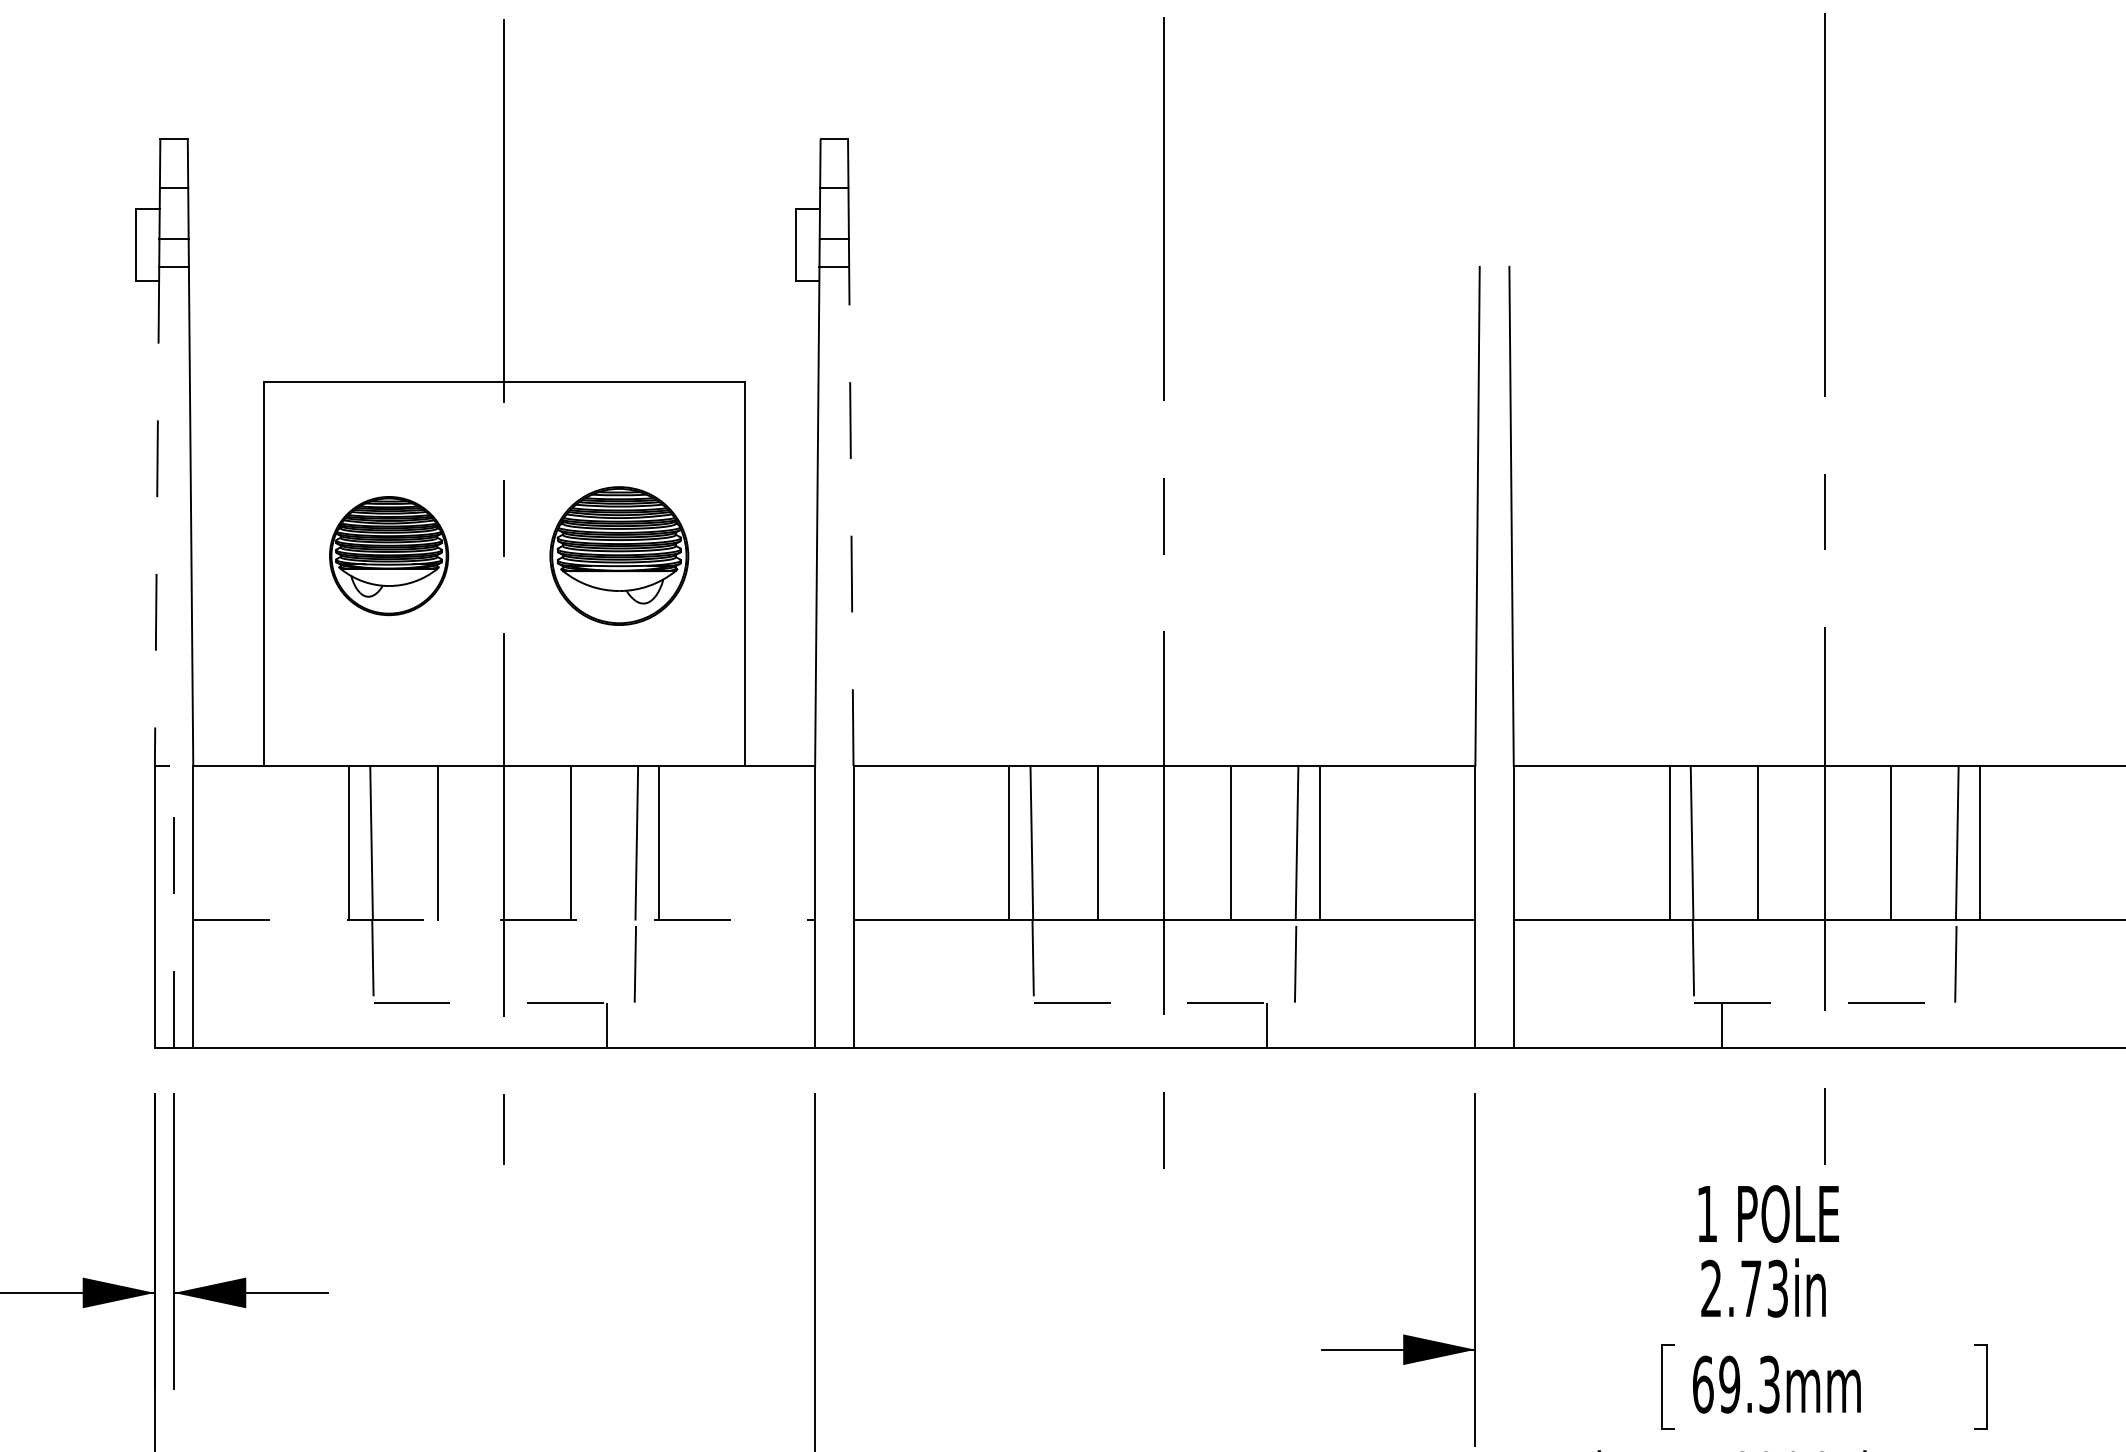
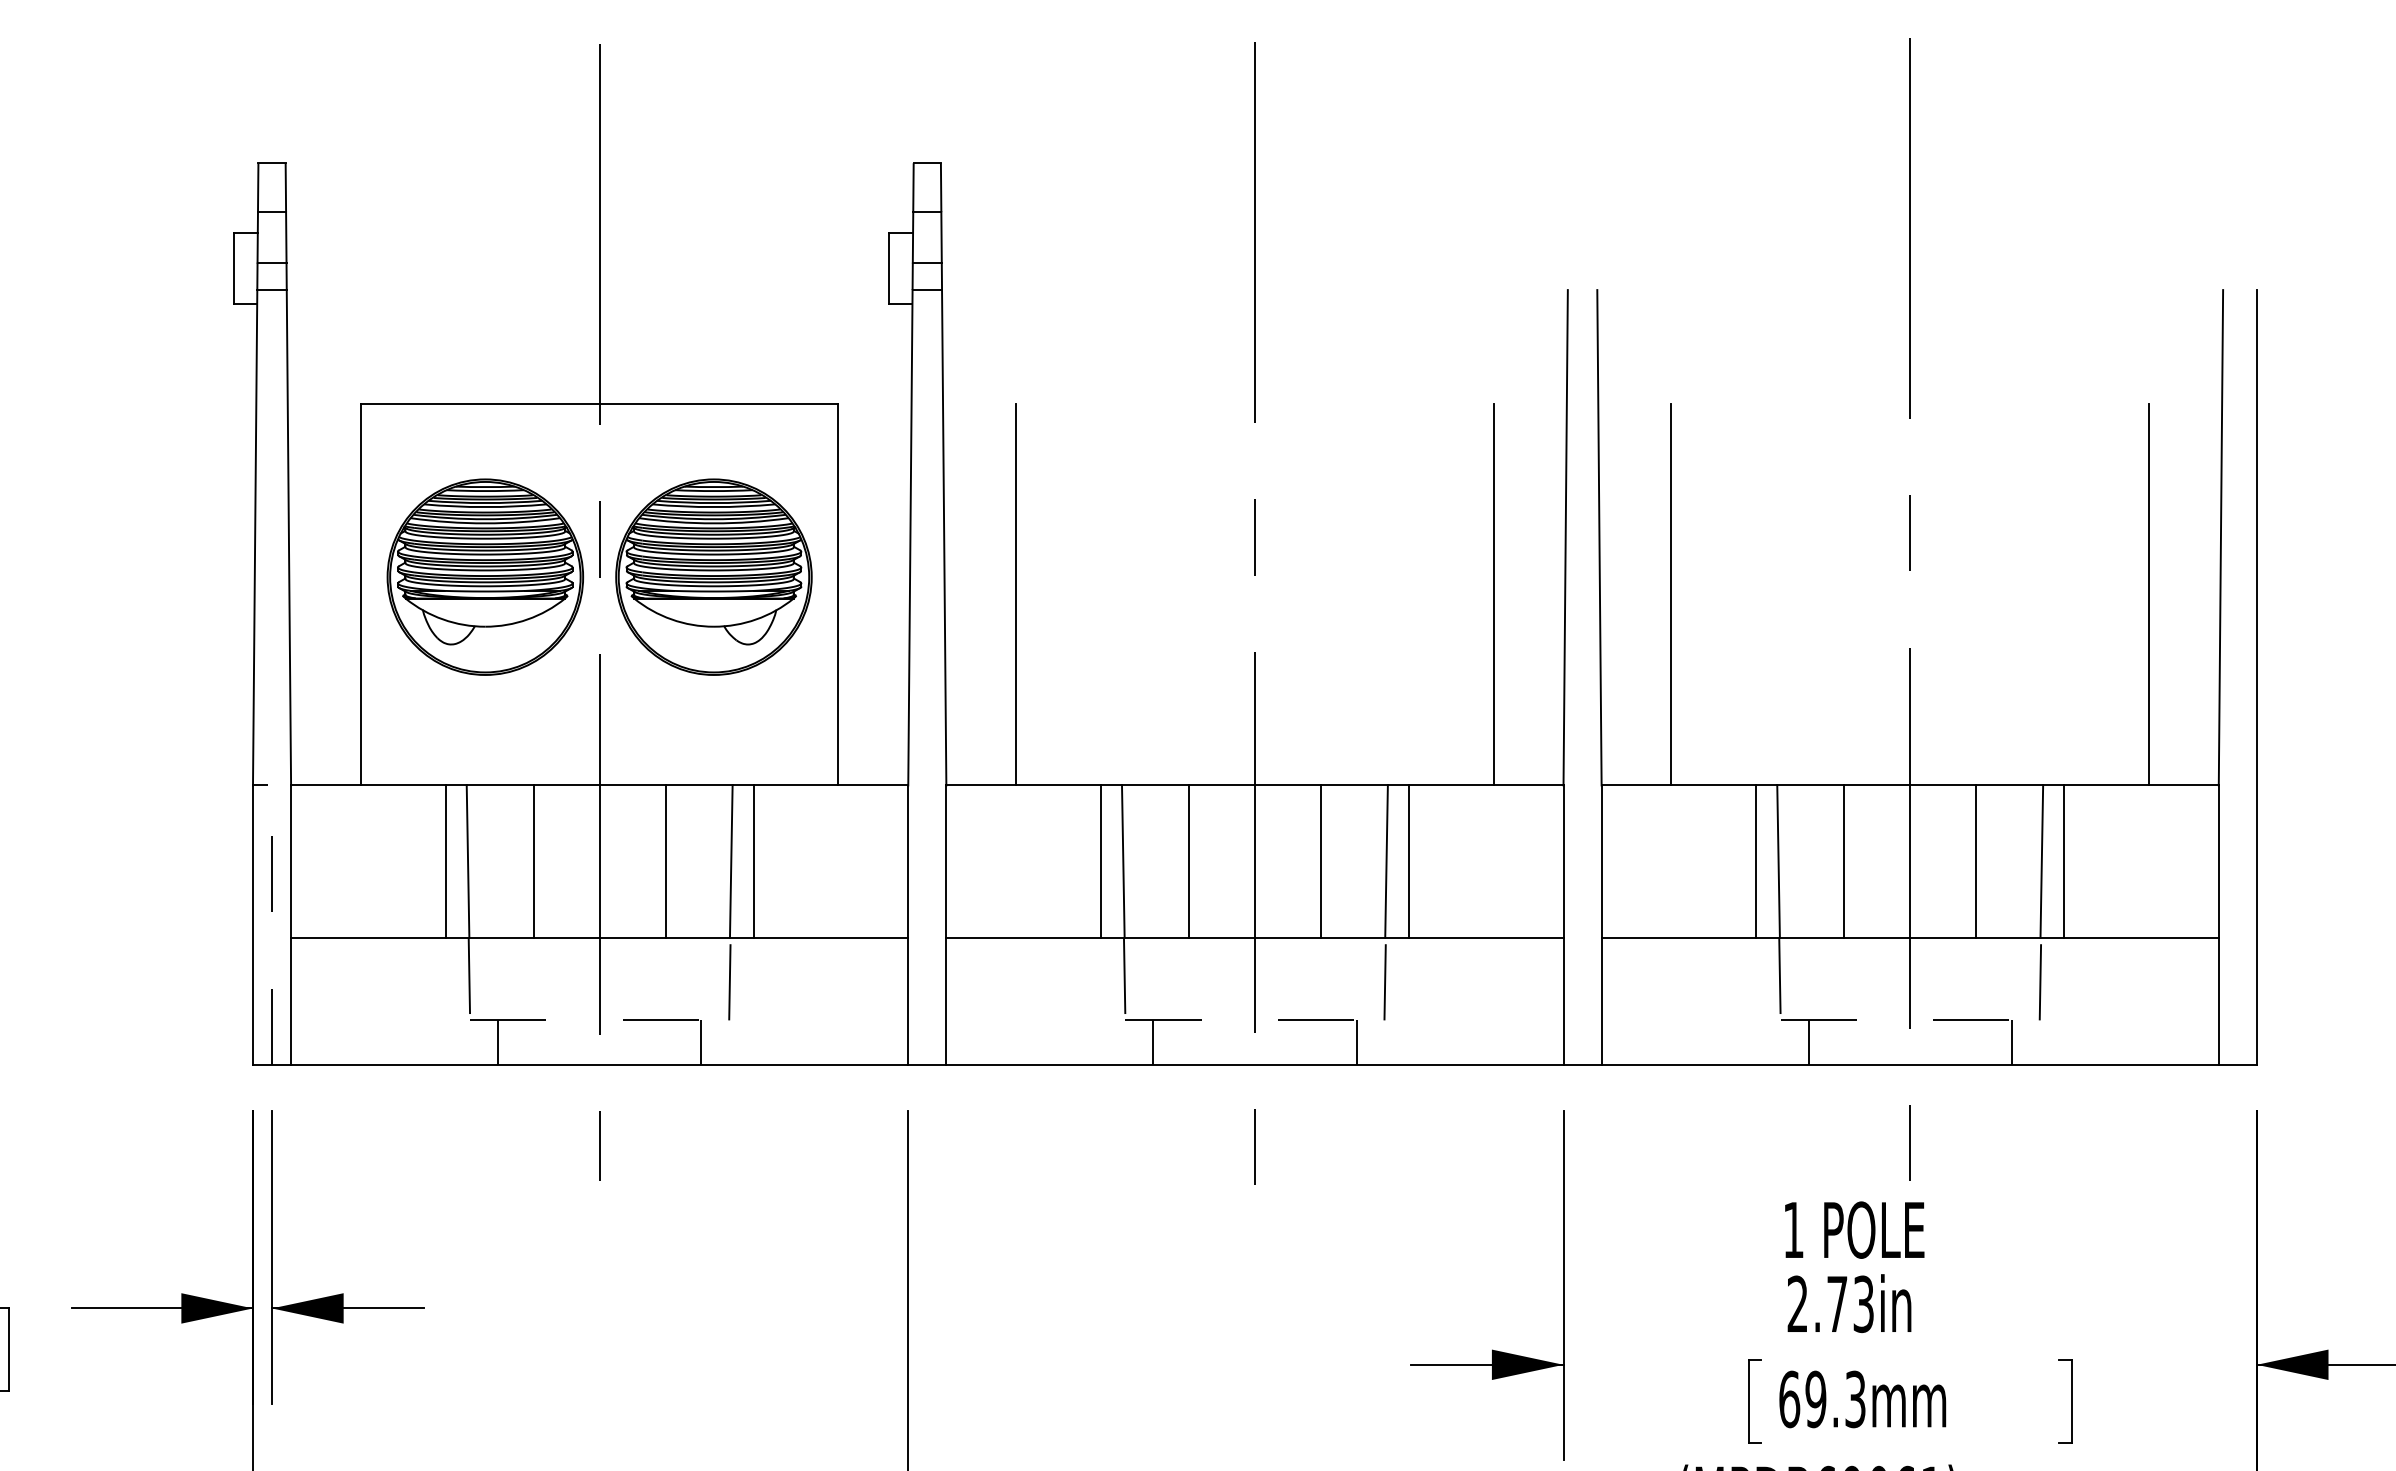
line: (157, 516) -> (255, 537), dashed -> solid
line: (851, 516) -> (944, 537), dashed -> solid
part: (389, 555) -> (485, 576), size x1.67
part: (618, 555) -> (713, 576), size x1.43
line: (924, 573) -> (1016, 594), added
line: (1404, 573) -> (1493, 594), added
line: (1584, 573) -> (1671, 594), added
line: (2064, 573) -> (2148, 594), added
line: (504, 919) -> (599, 937), dashed -> solid
line: (401, 1024) -> (497, 1042), added
line: (1062, 1024) -> (1153, 1042), added
line: (1926, 1024) -> (2011, 1042), added

